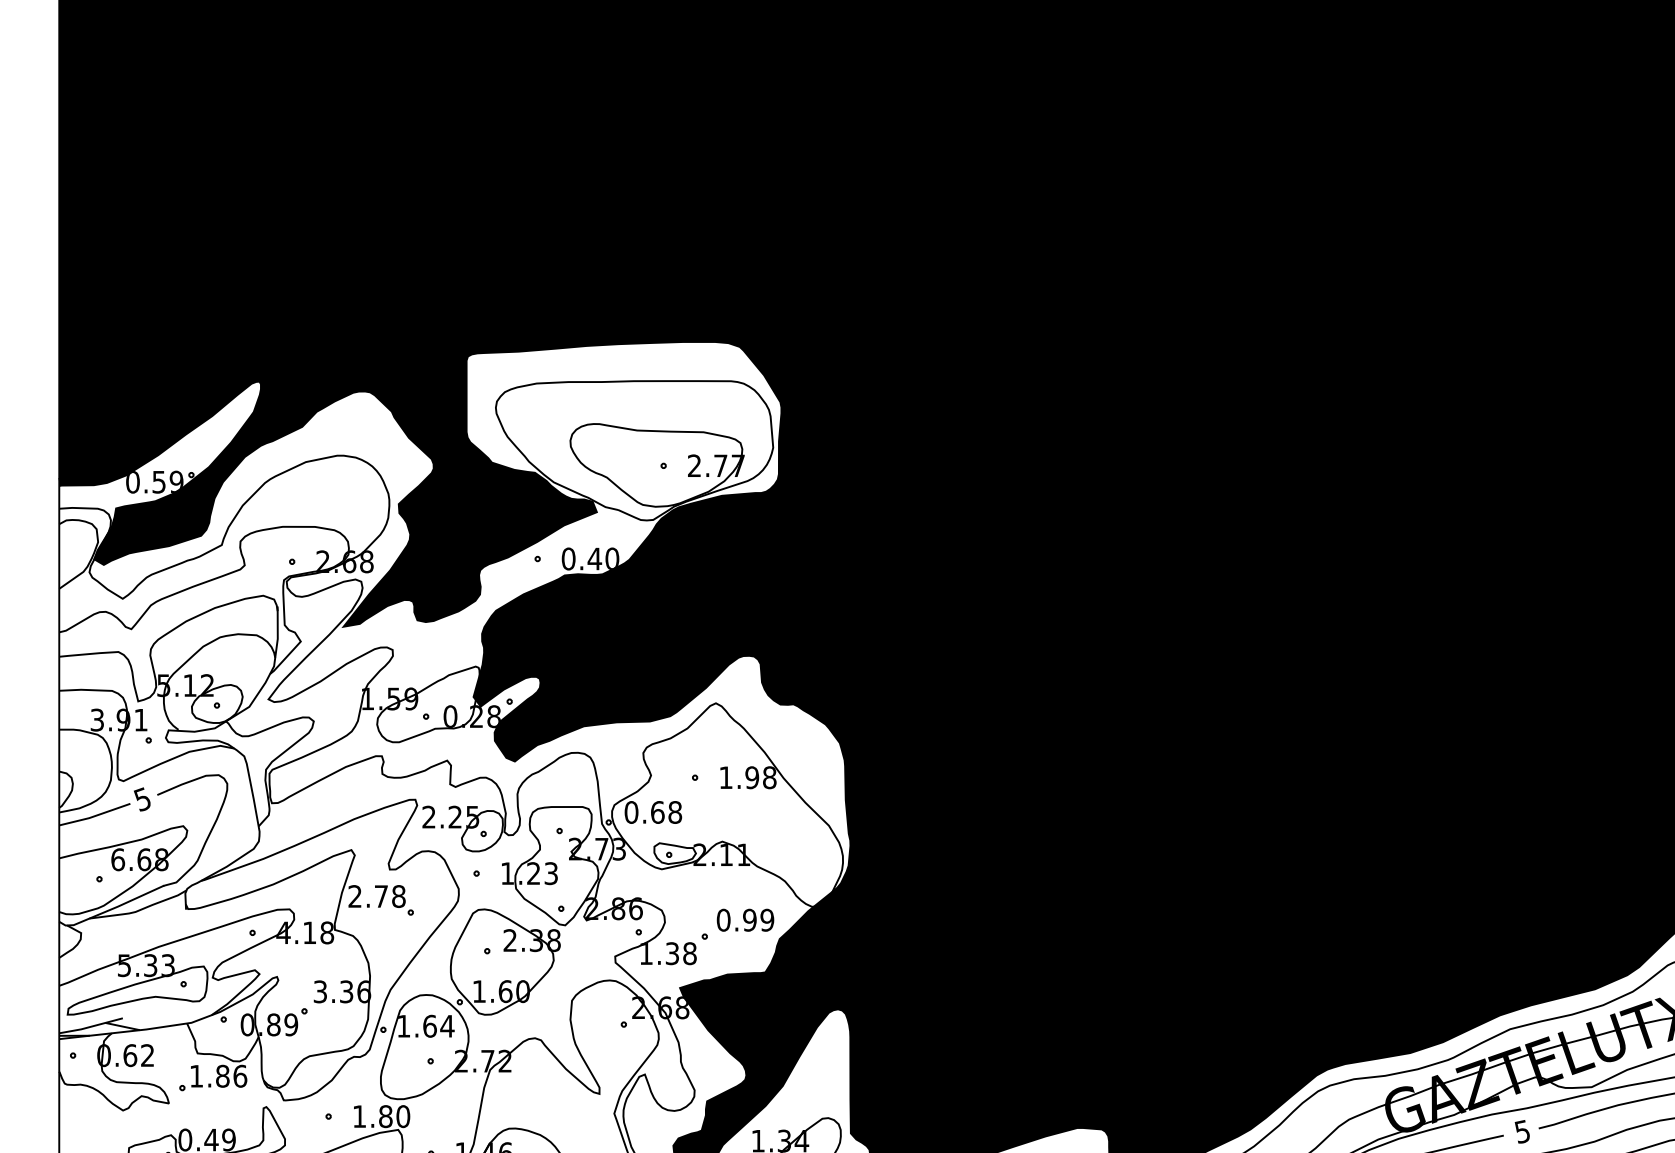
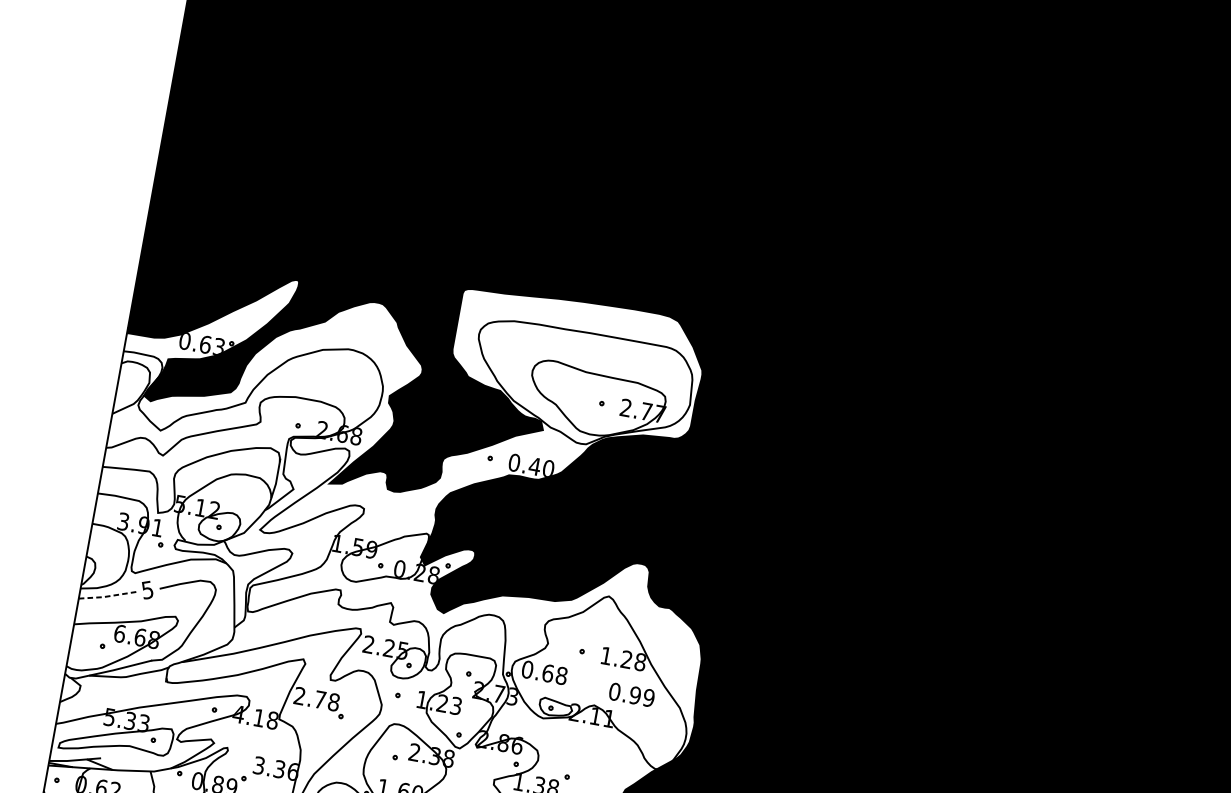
text: (167, 481) -> (212, 345), 0.59 -> 0.63
text: (752, 777) -> (627, 659), 1.98 -> 1.28
line: (94, 816) -> (107, 596), solid -> dashed
text: (745, 919) -> (632, 694), moved

